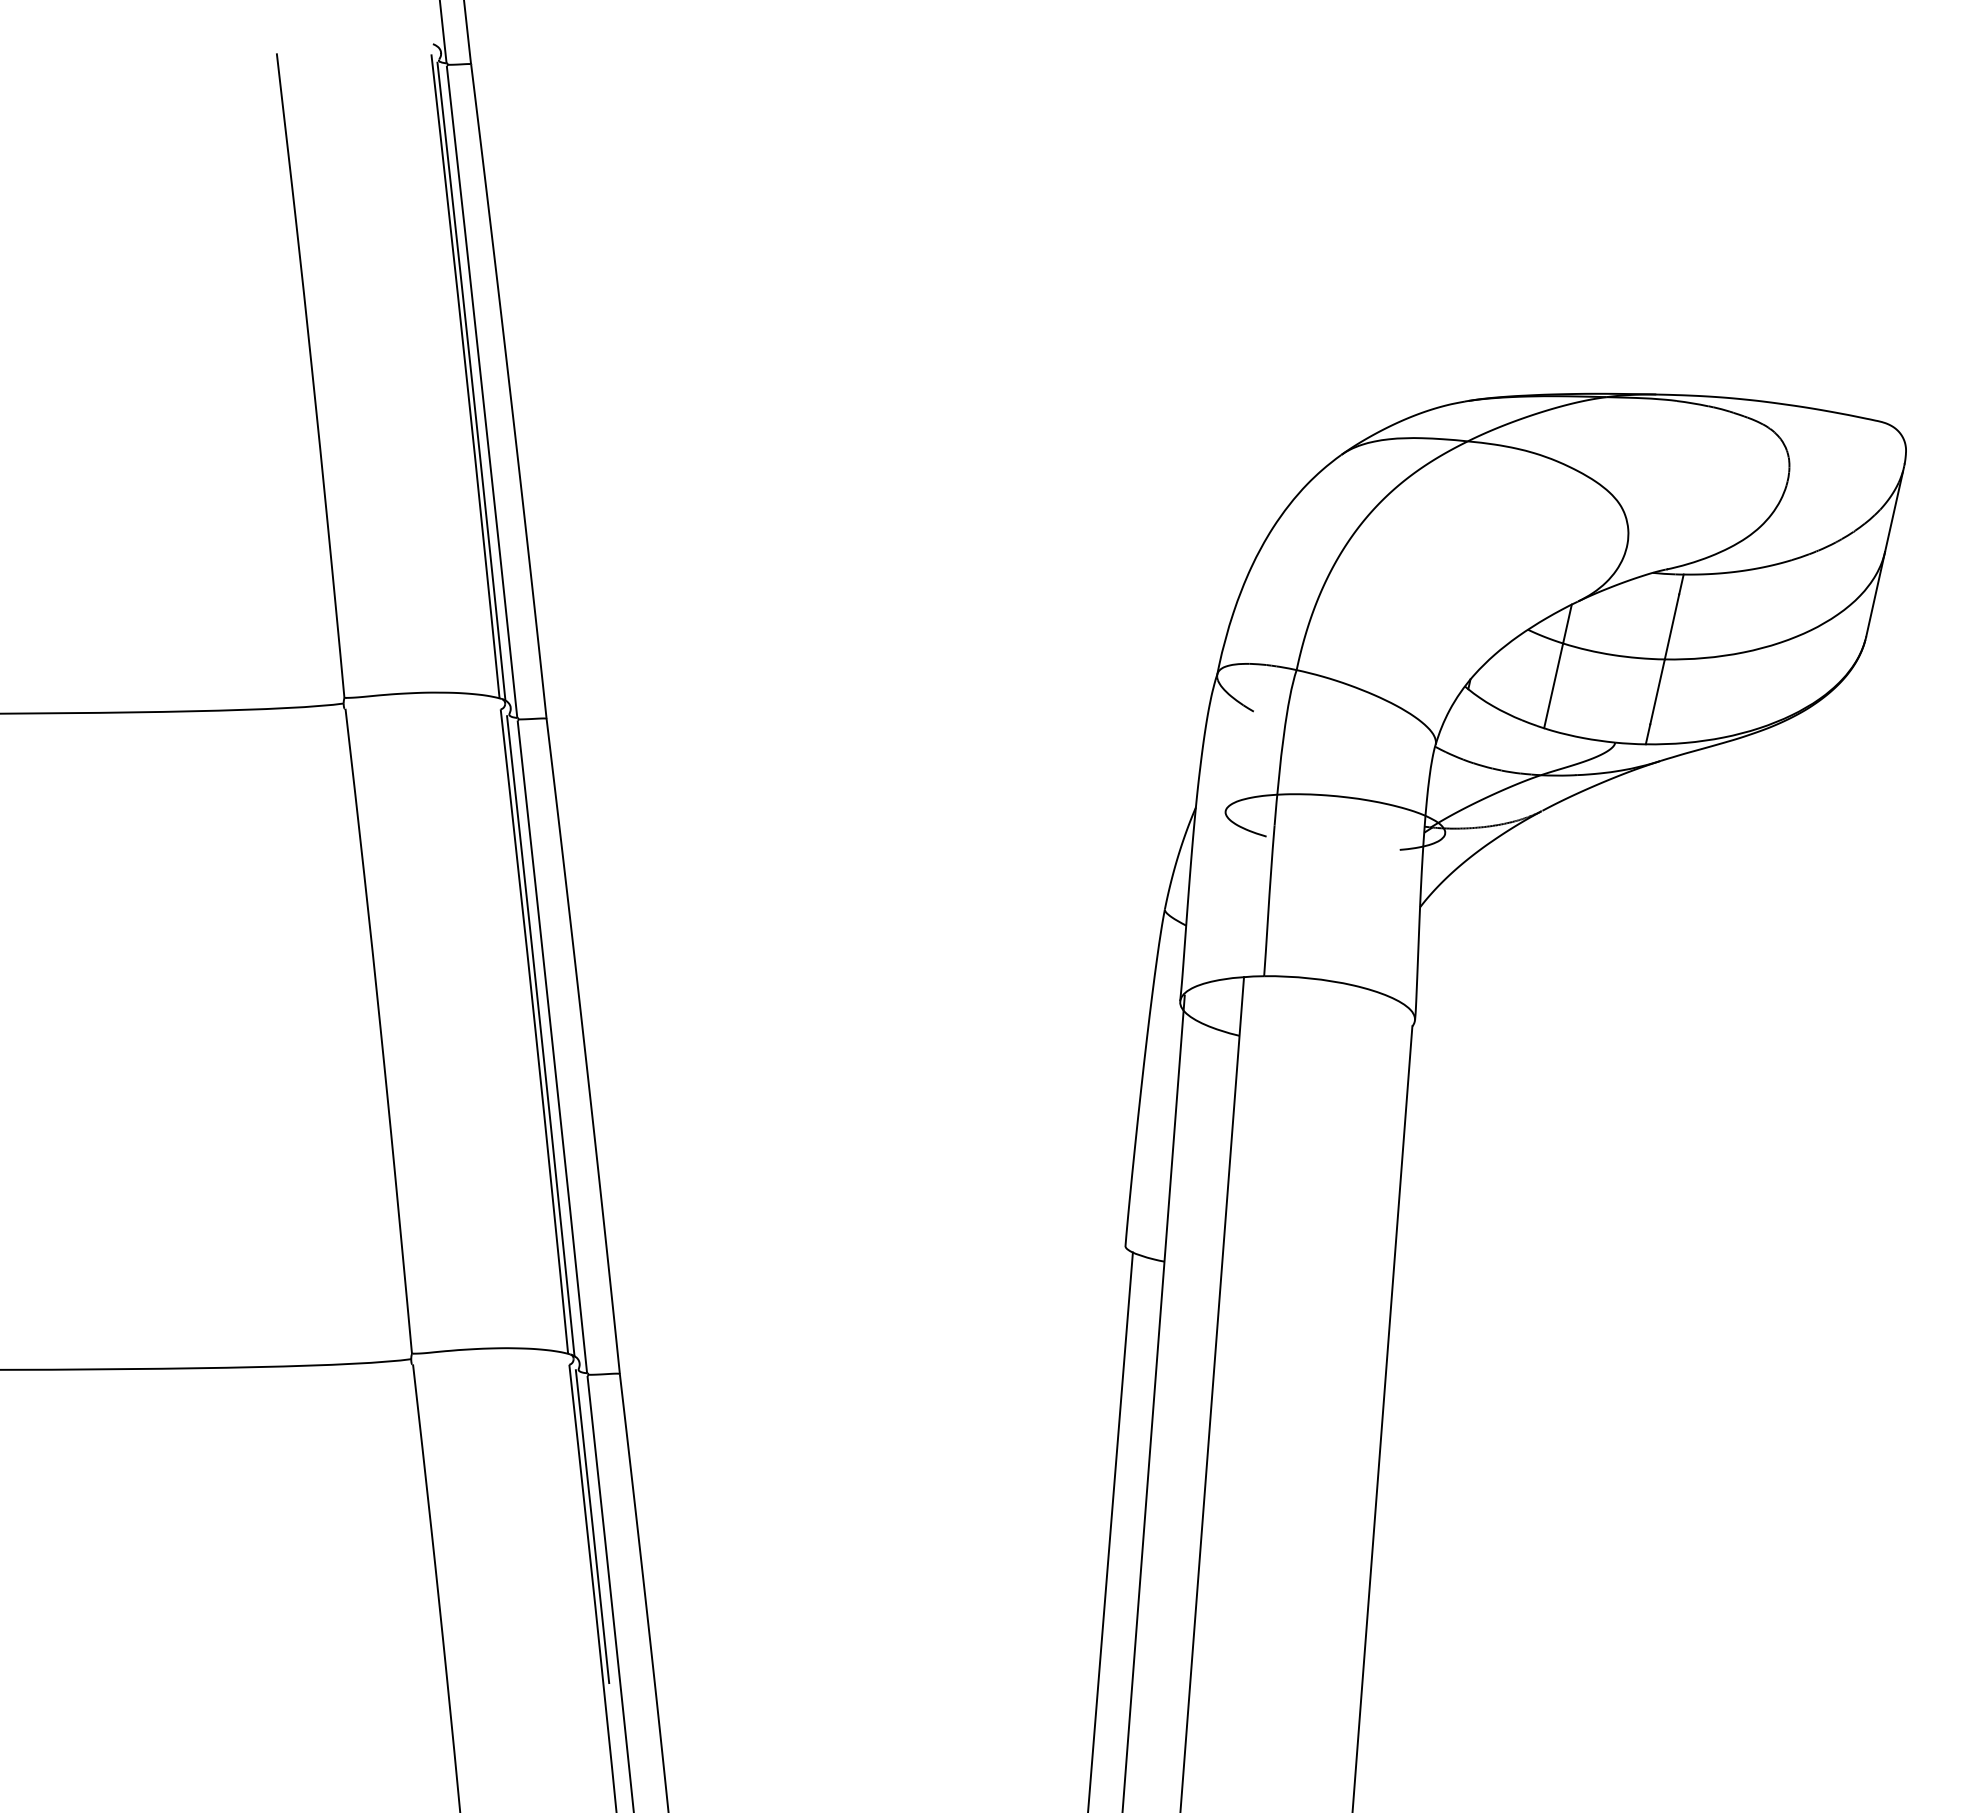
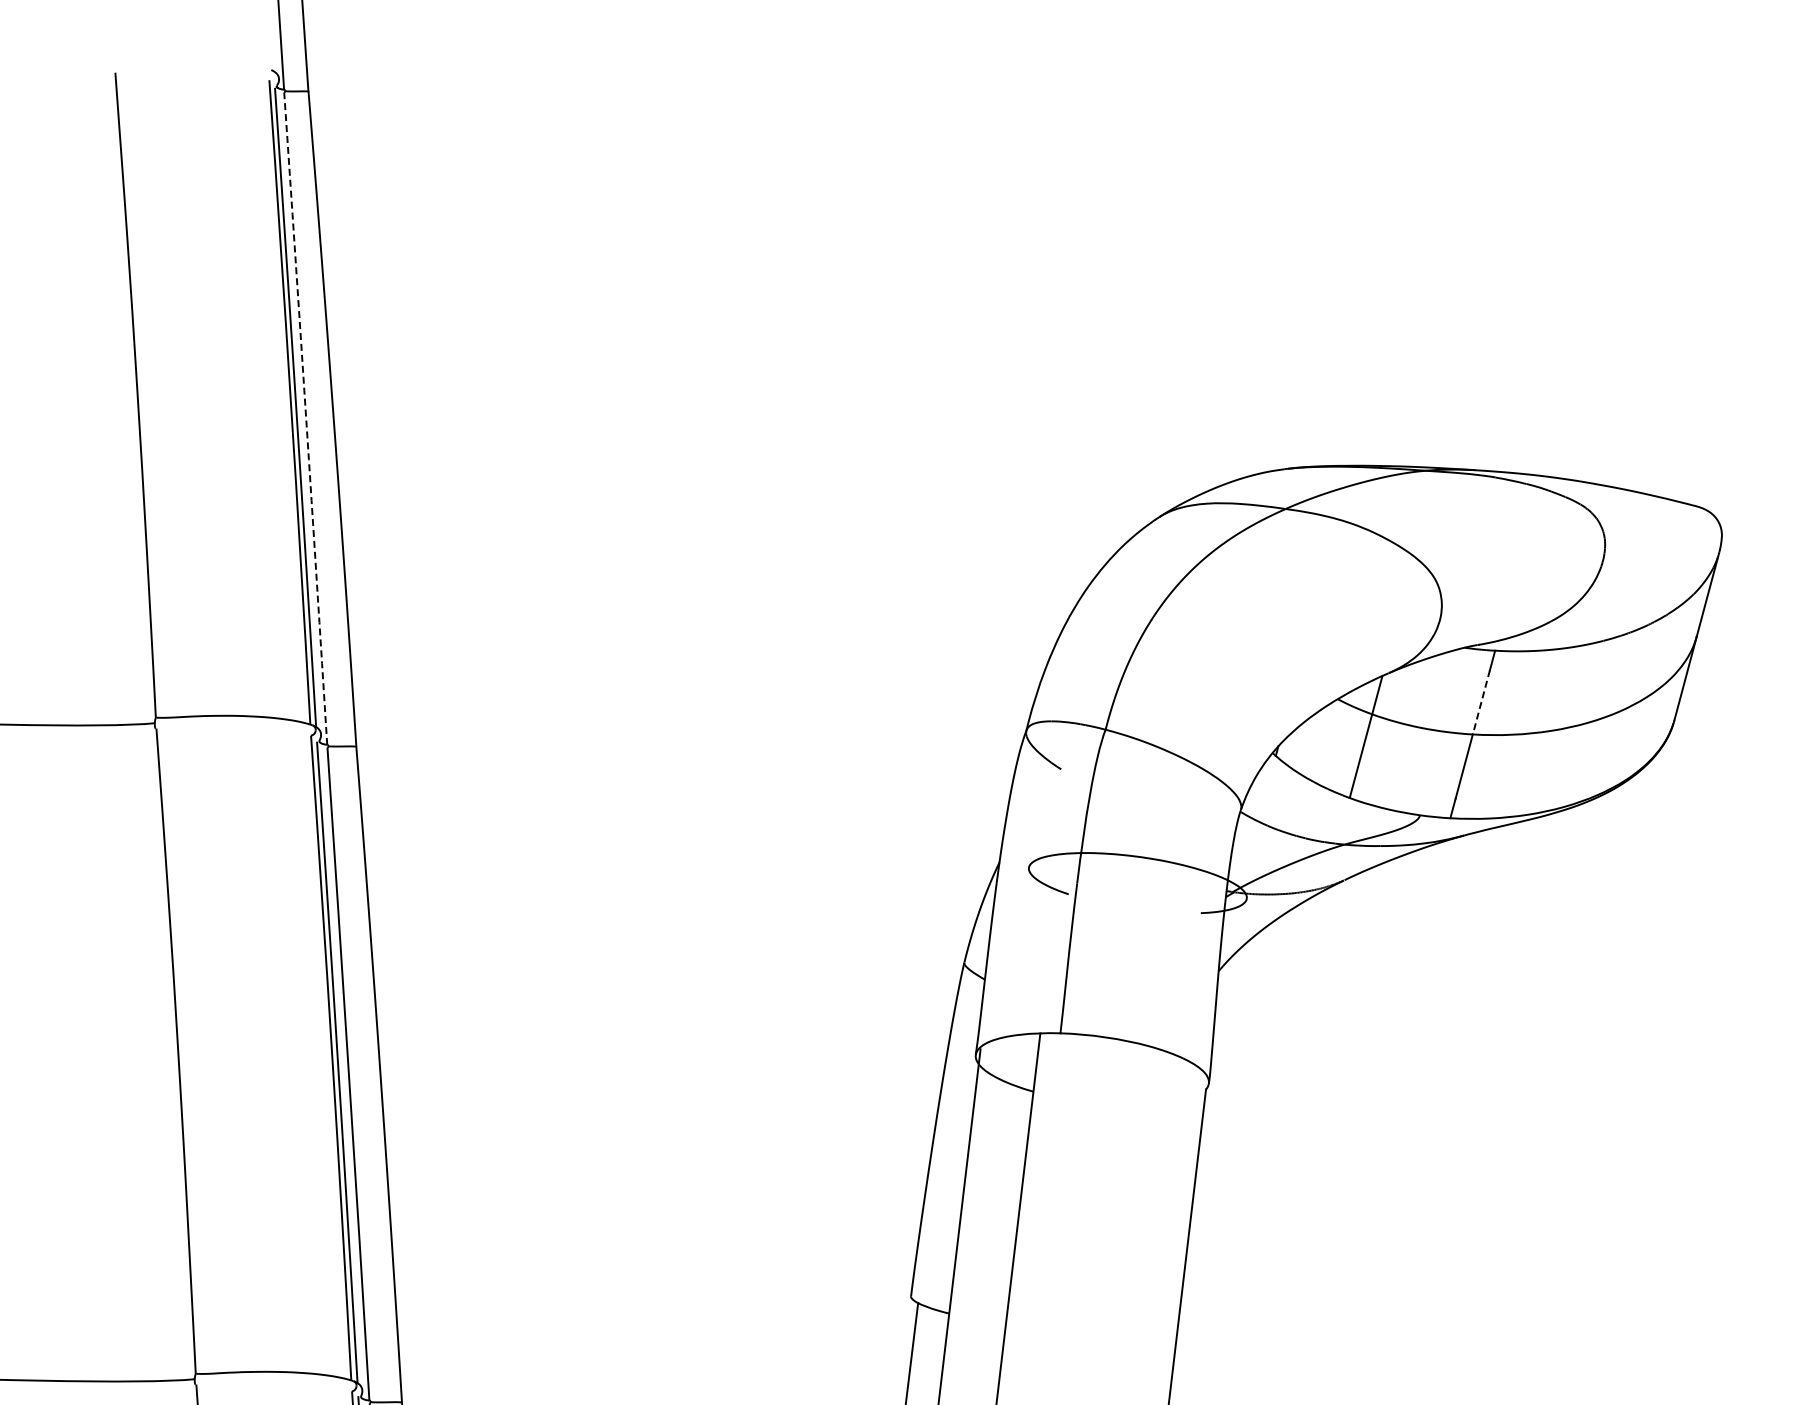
arc: (482, 391) -> (306, 418), solid -> dashed
line: (1671, 627) -> (1480, 702), solid -> dashed

